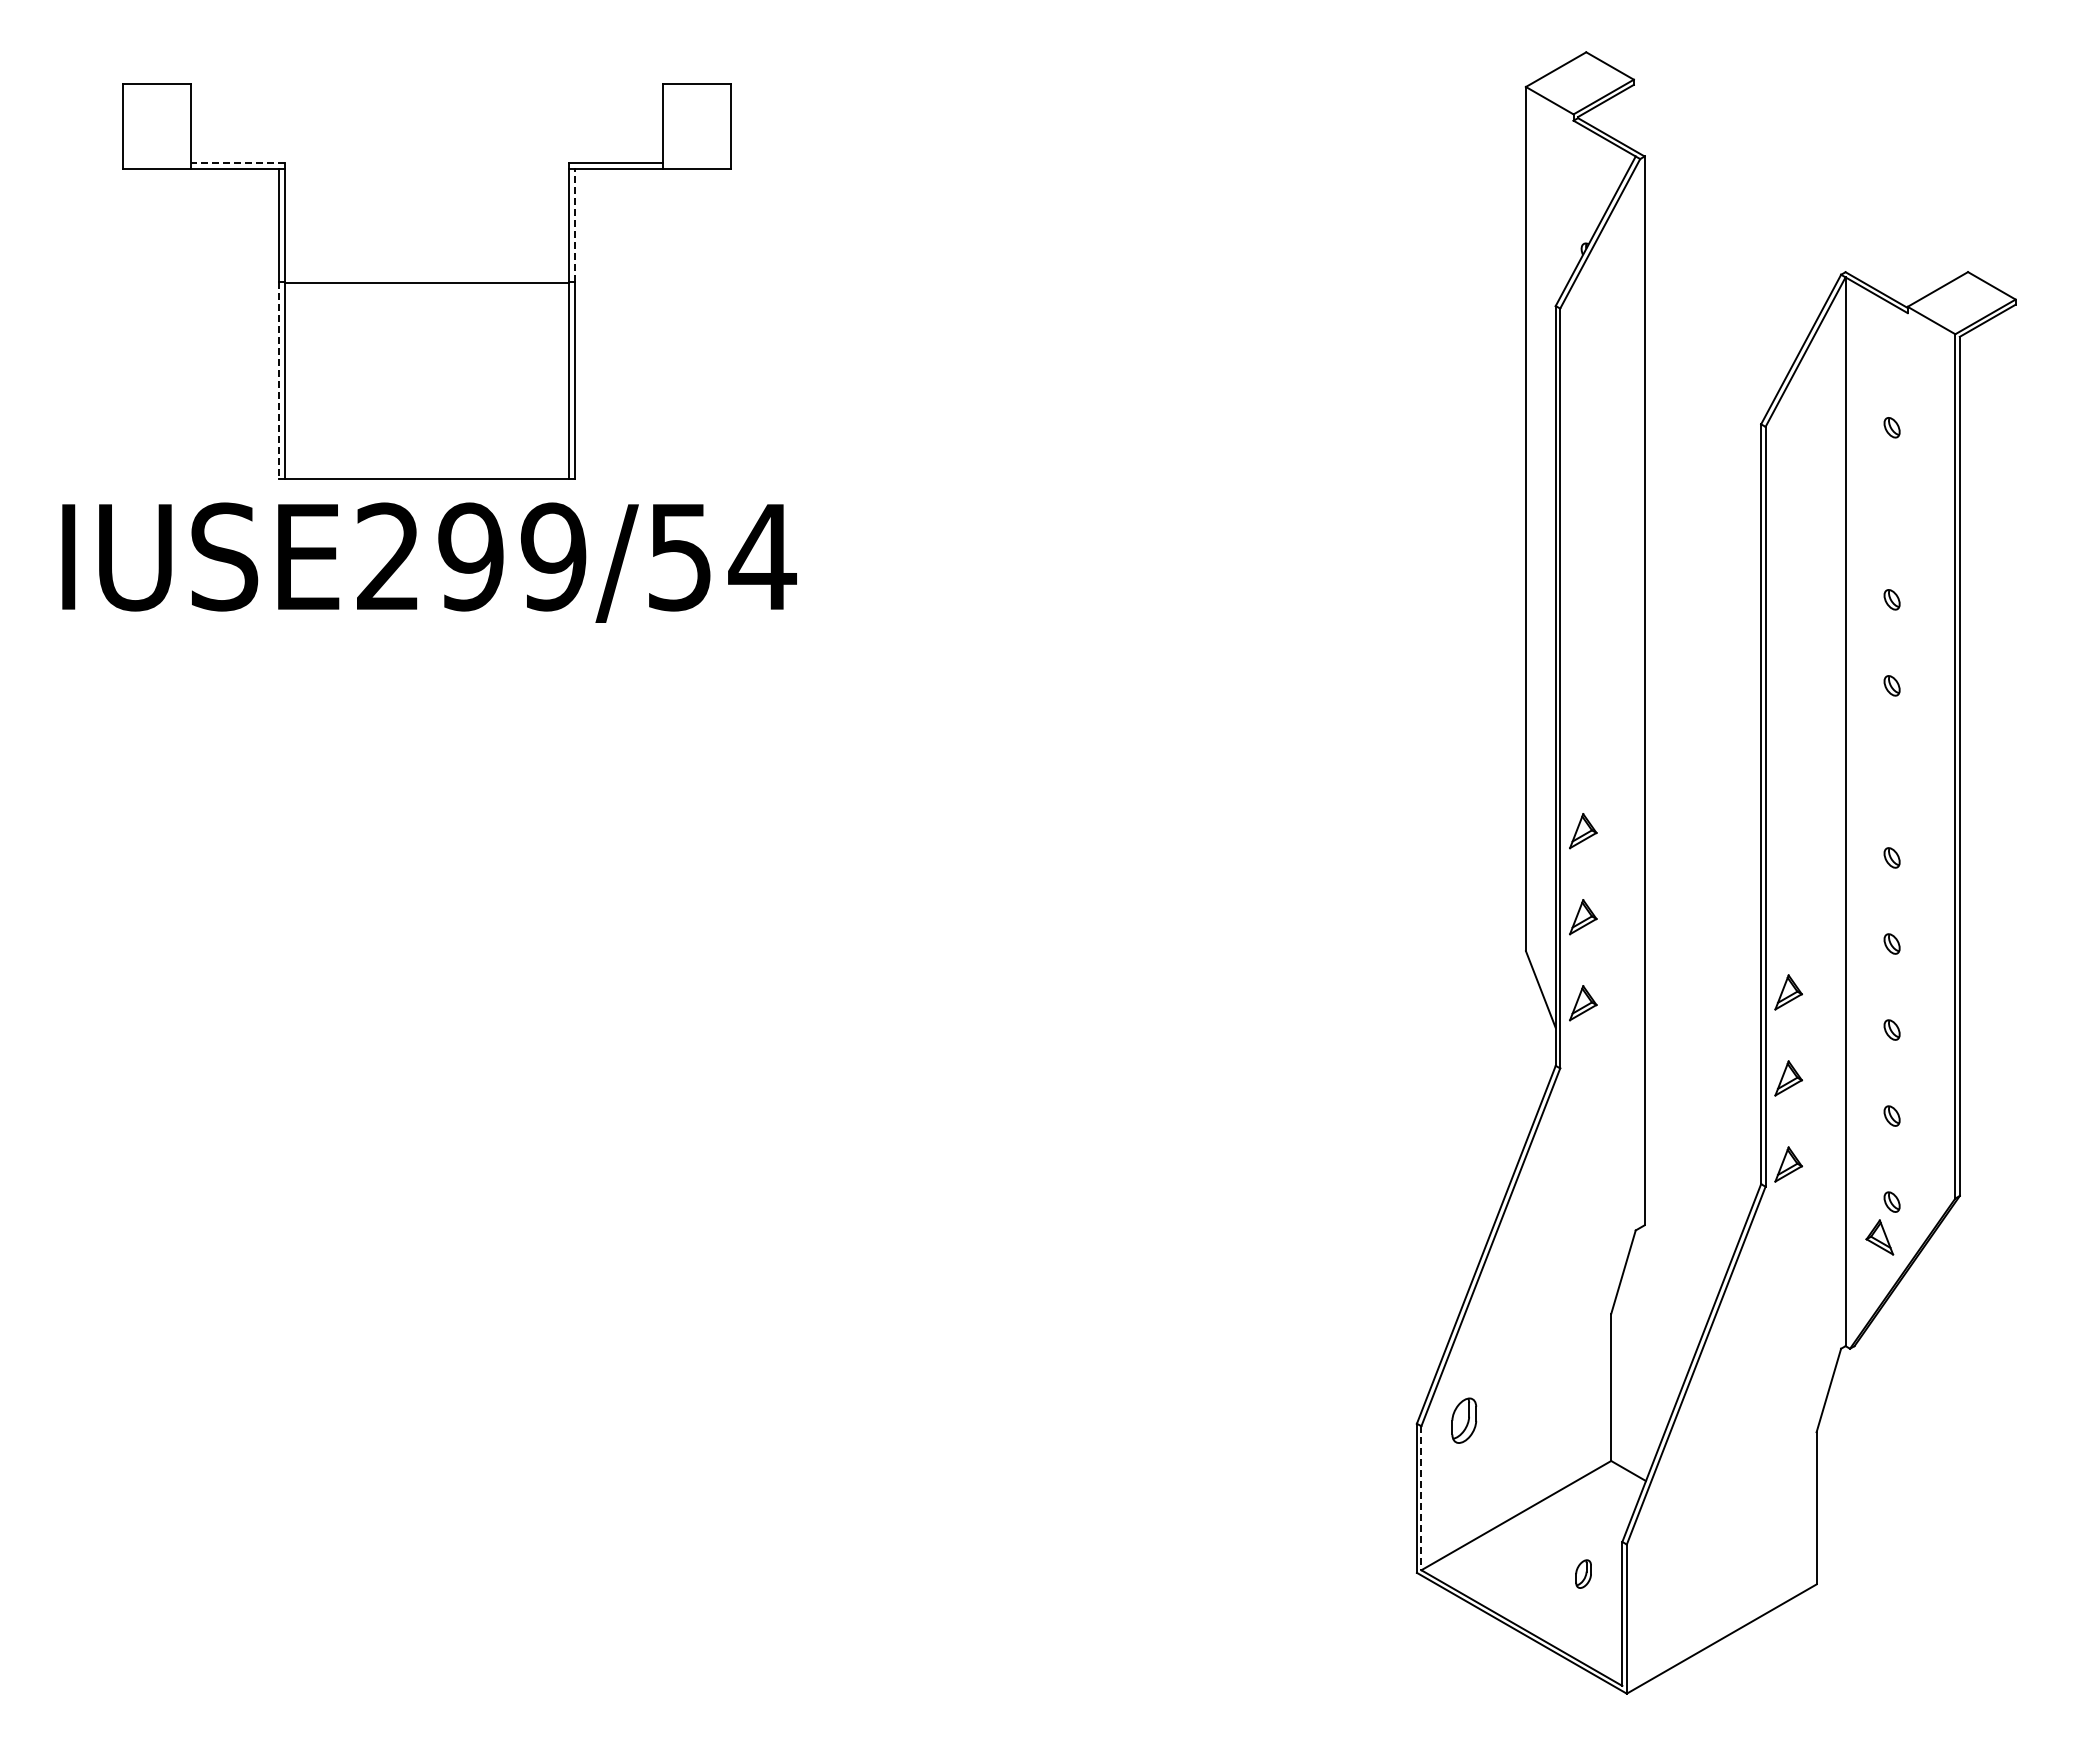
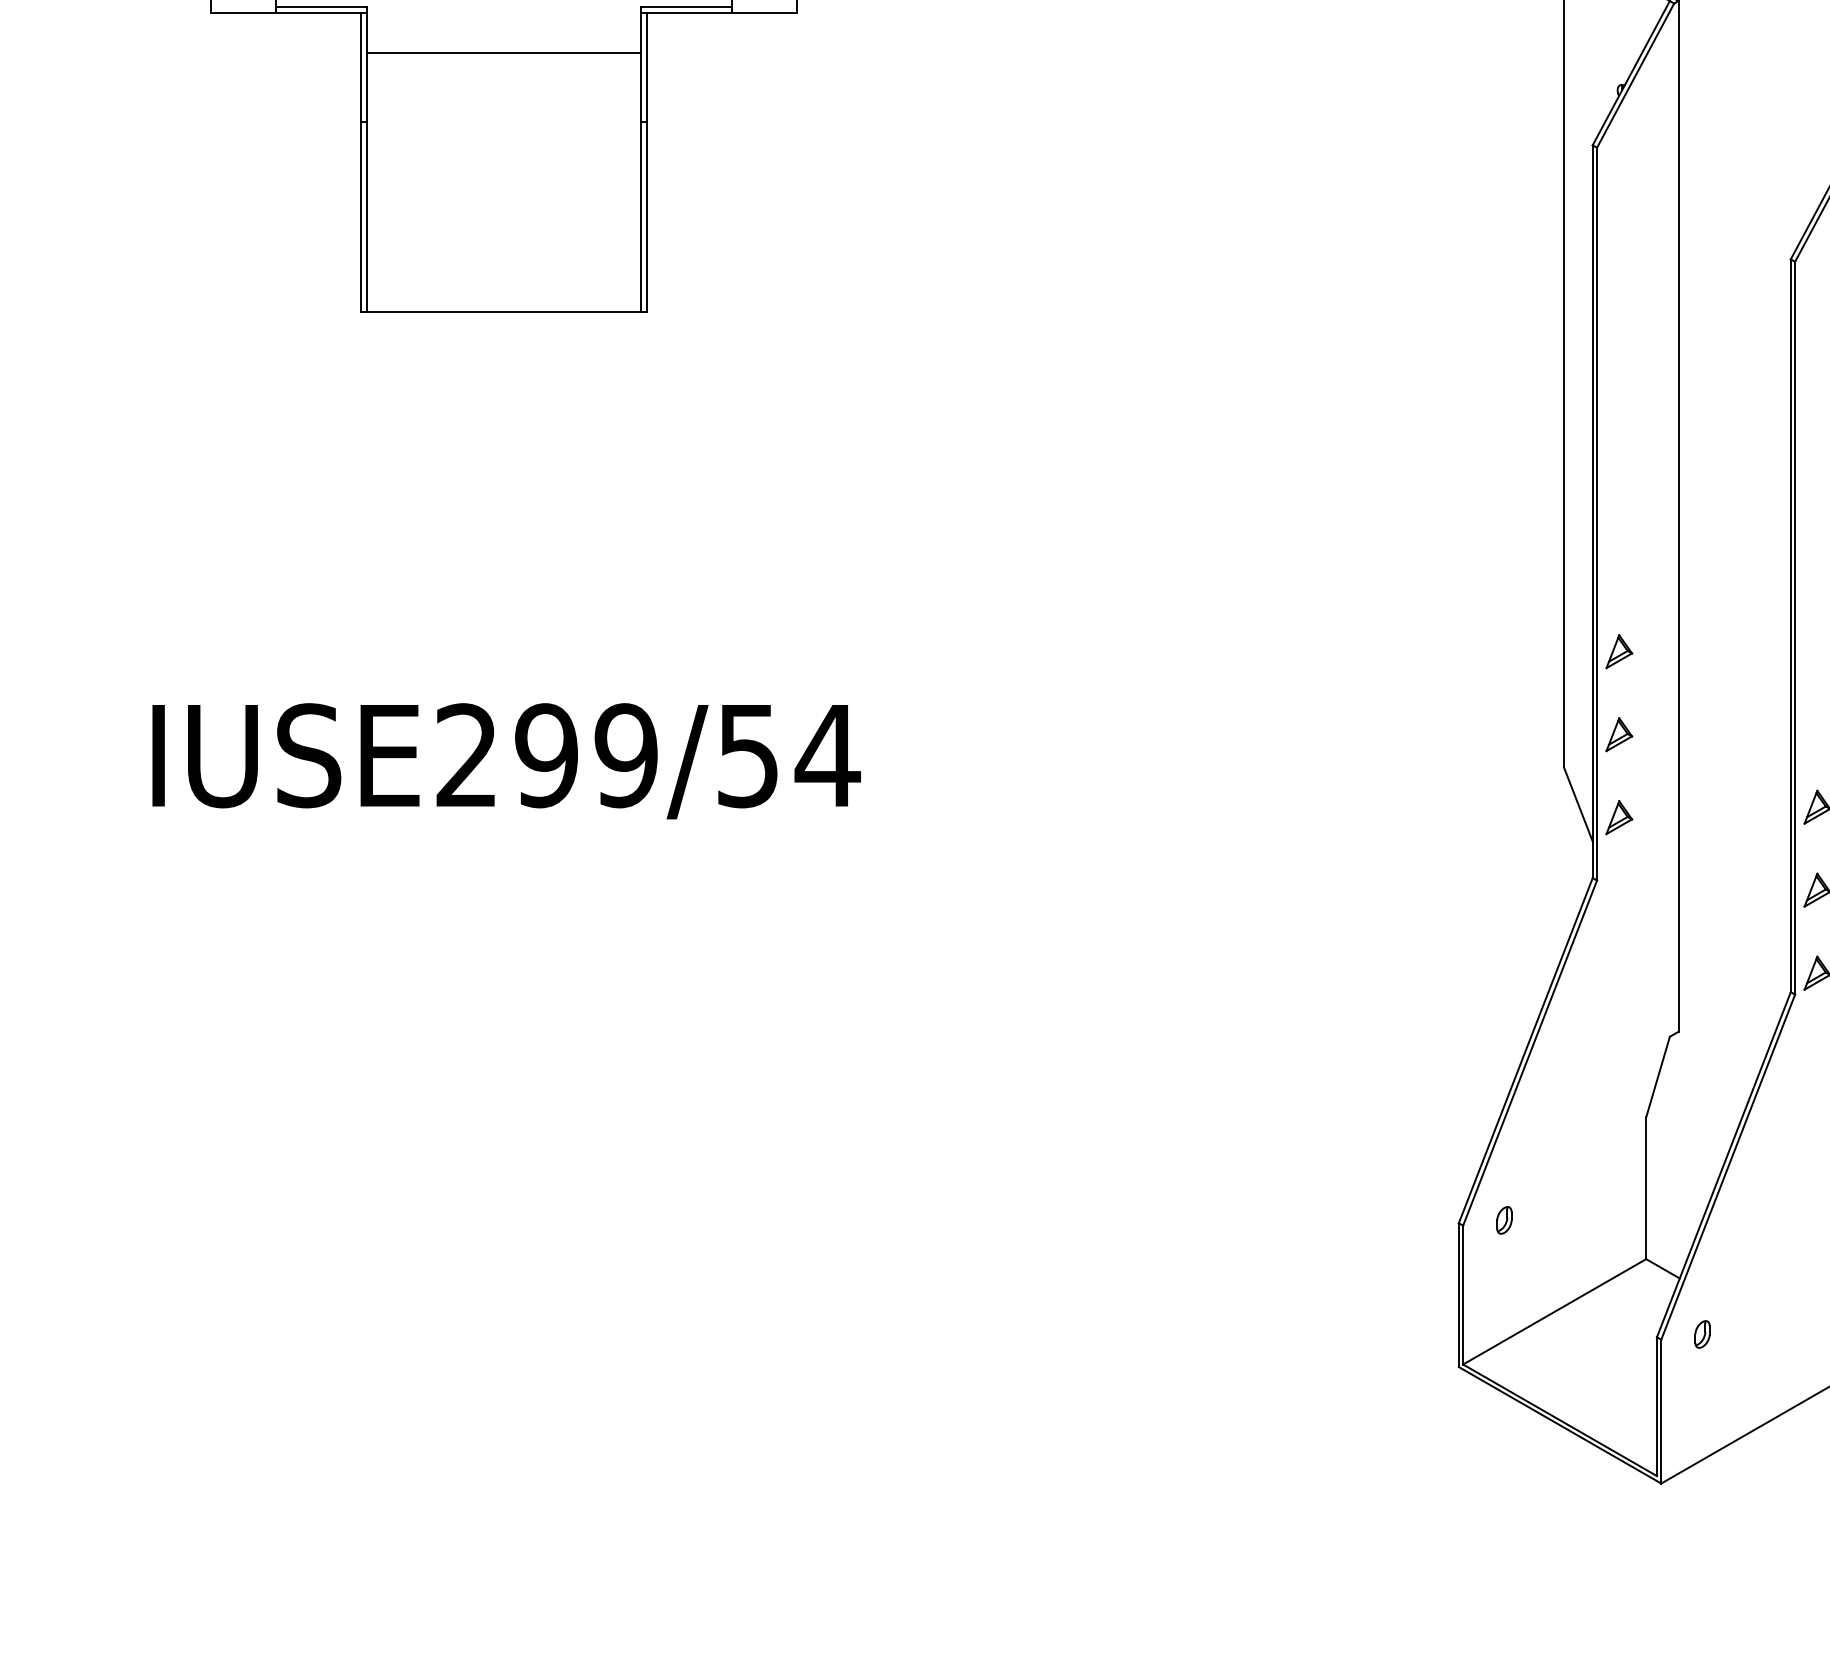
line: (237, 162) -> (321, 6), dashed -> solid
line: (575, 225) -> (647, 67), dashed -> solid
line: (426, 283) -> (503, 53), moved
line: (278, 380) -> (360, 217), dashed -> solid
text: (429, 562) -> (506, 761), moved
part: (1463, 1420) -> (1503, 1220), size x0.62
line: (1421, 1498) -> (1463, 1295), dashed -> solid
part: (1583, 1573) -> (1702, 1333), moved

